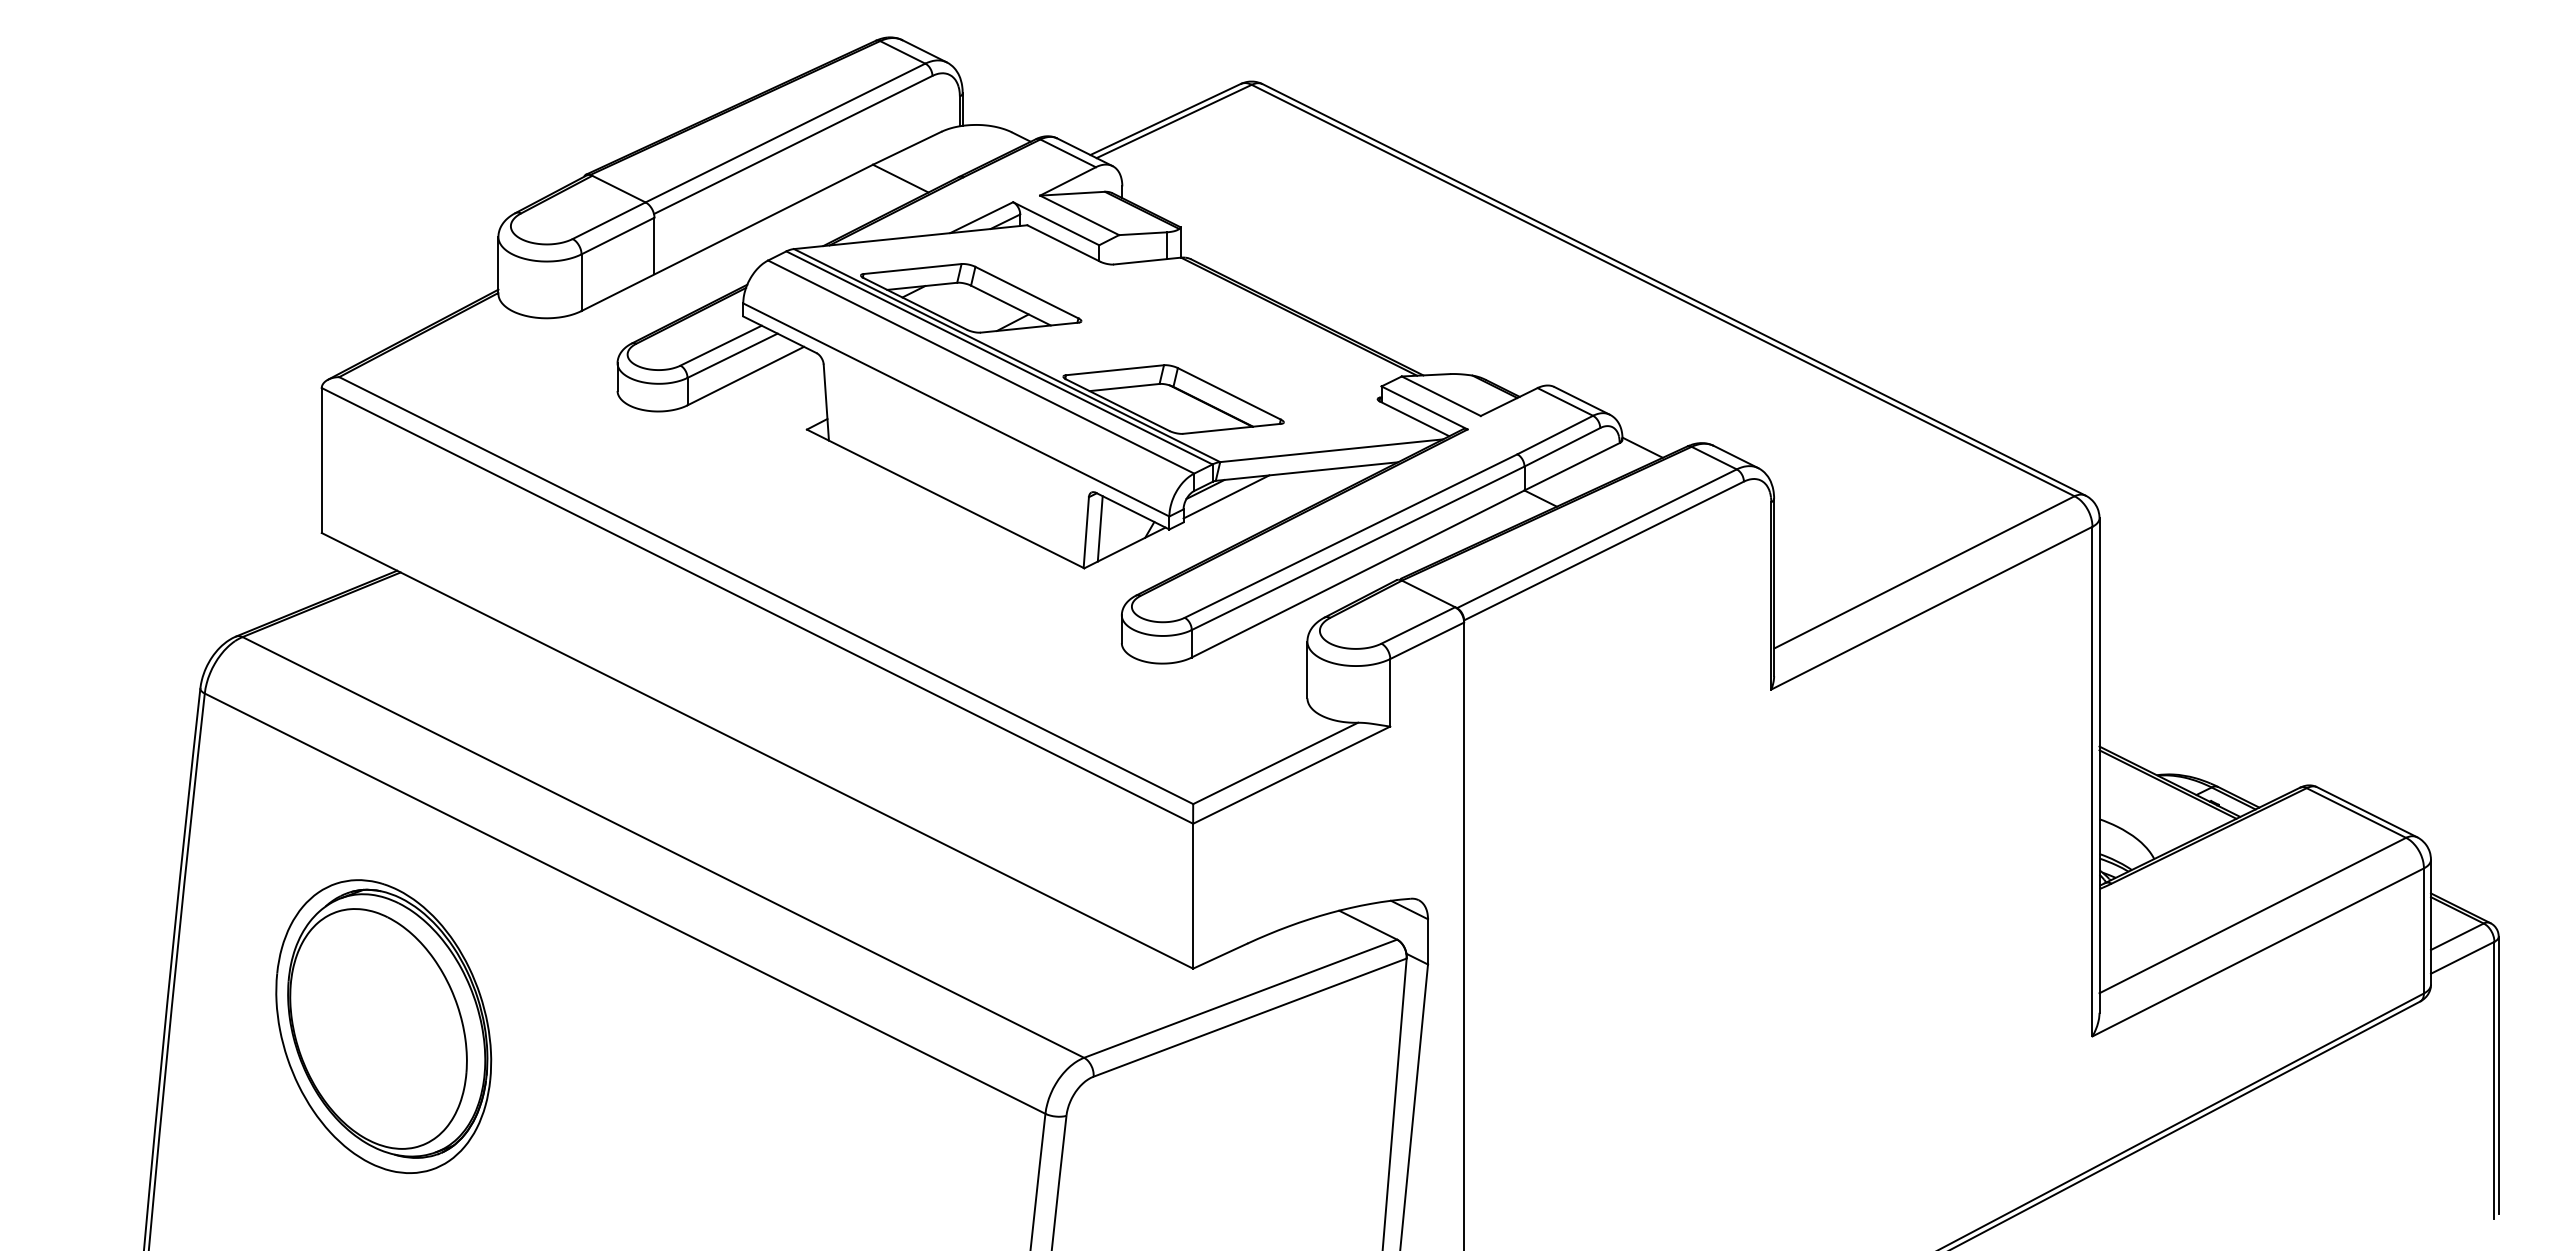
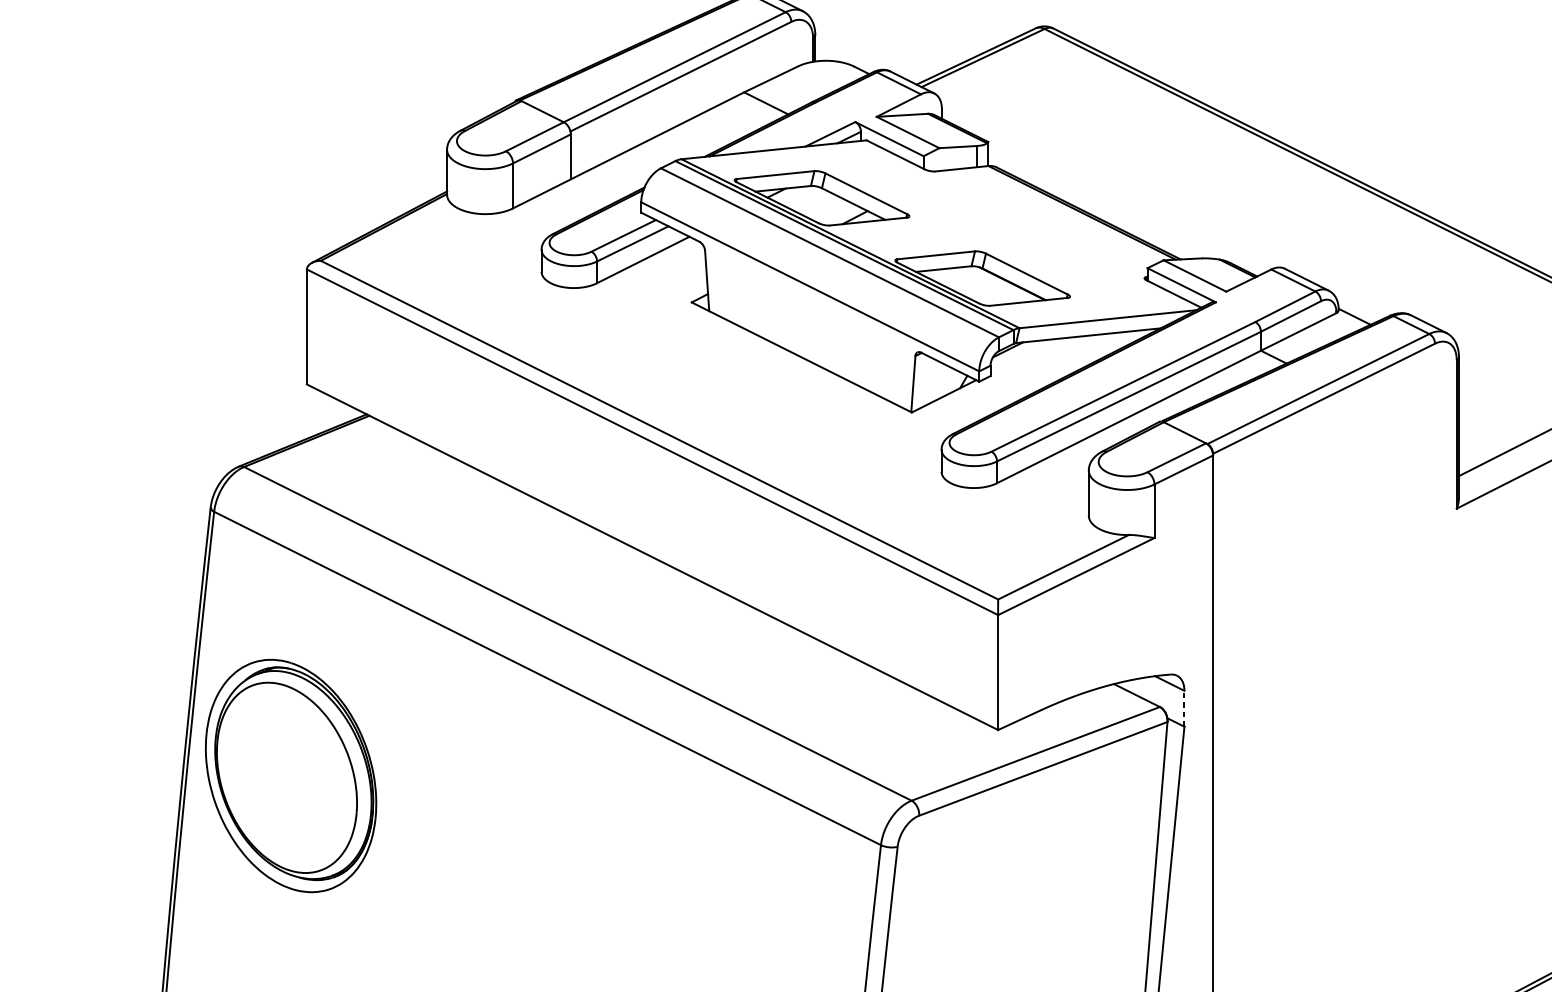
line: (1226, 496) -> (1024, 355), removed
line: (1099, 528) -> (923, 380), removed
line: (1428, 941) -> (1184, 708), solid -> dashed
part: (383, 1026) -> (290, 775), moved

